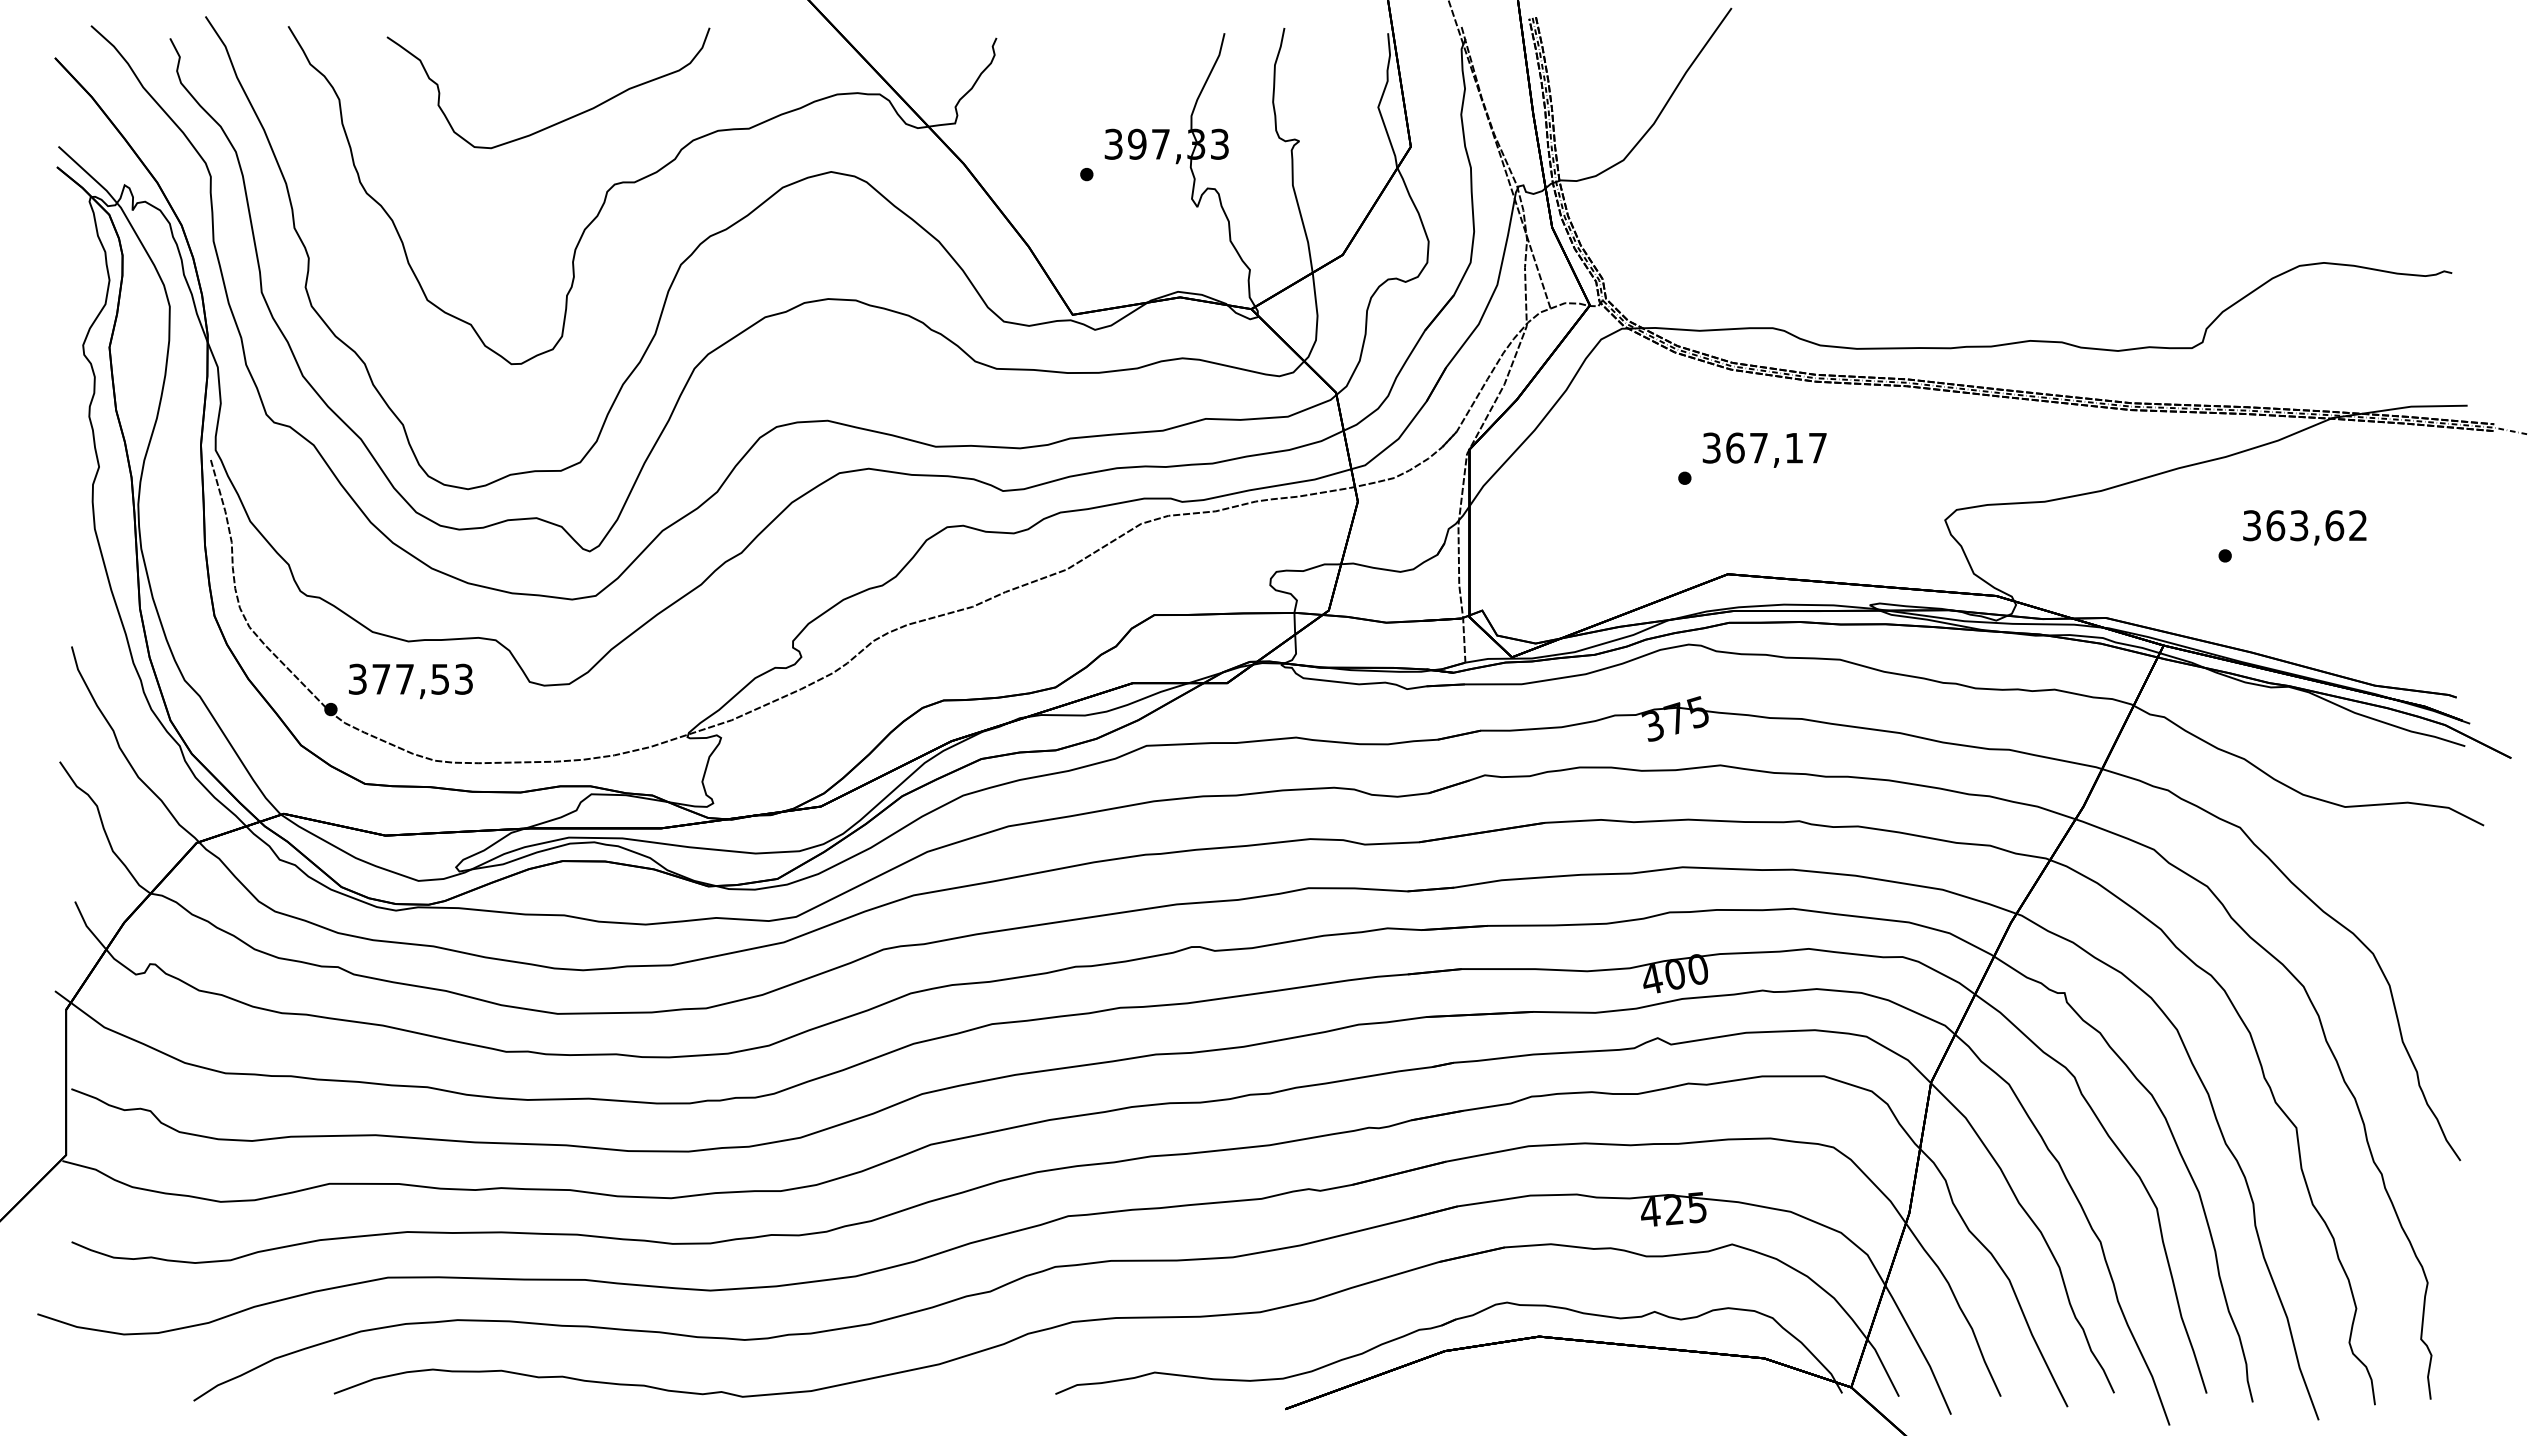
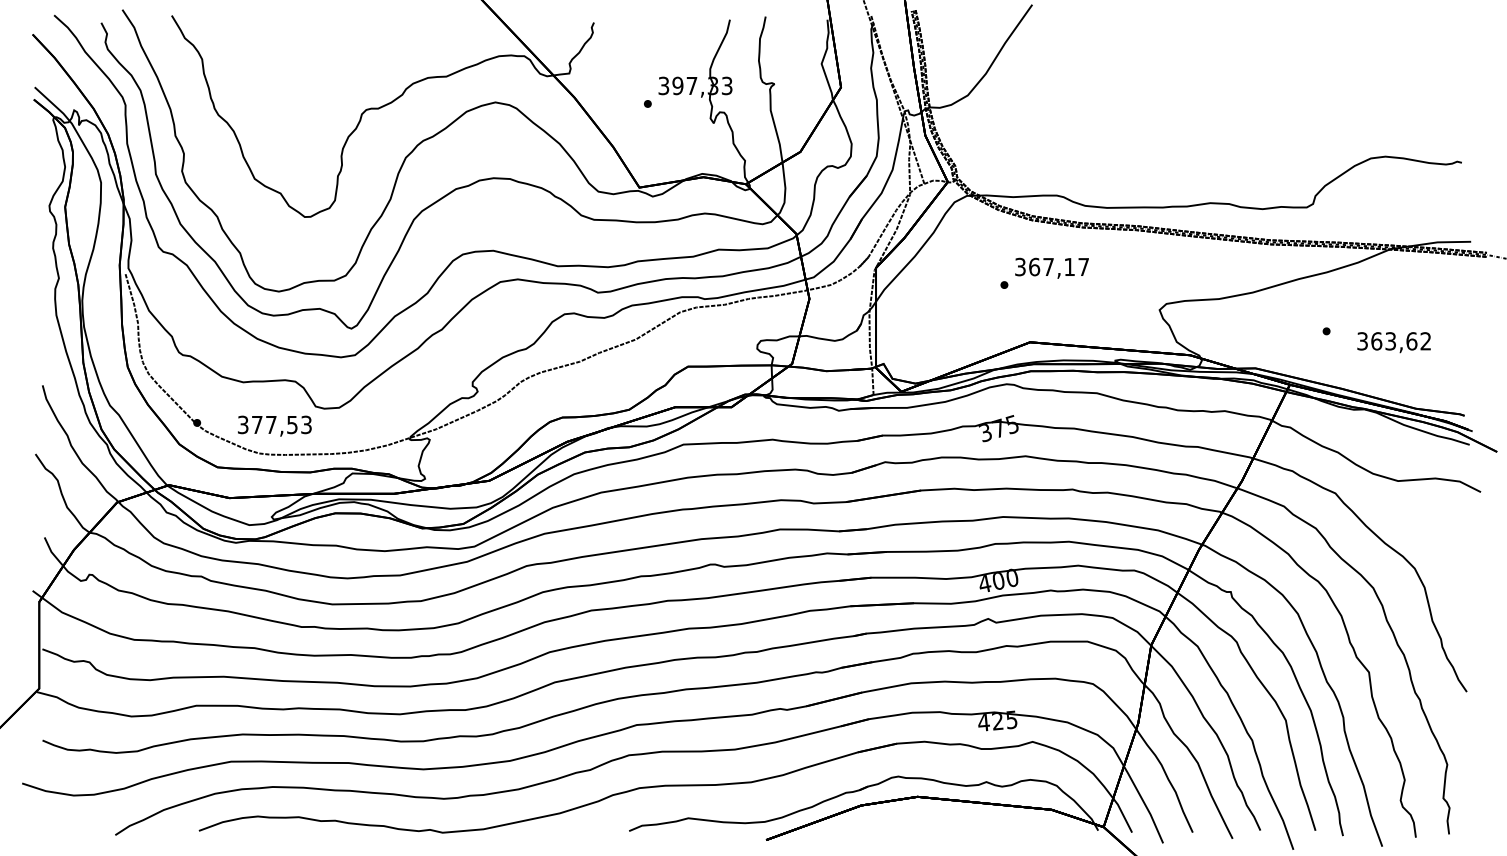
curve: (564, 118) -> (336, 70), removed
text: (2303, 527) -> (1393, 342), moved
text: (410, 680) -> (274, 425), moved

